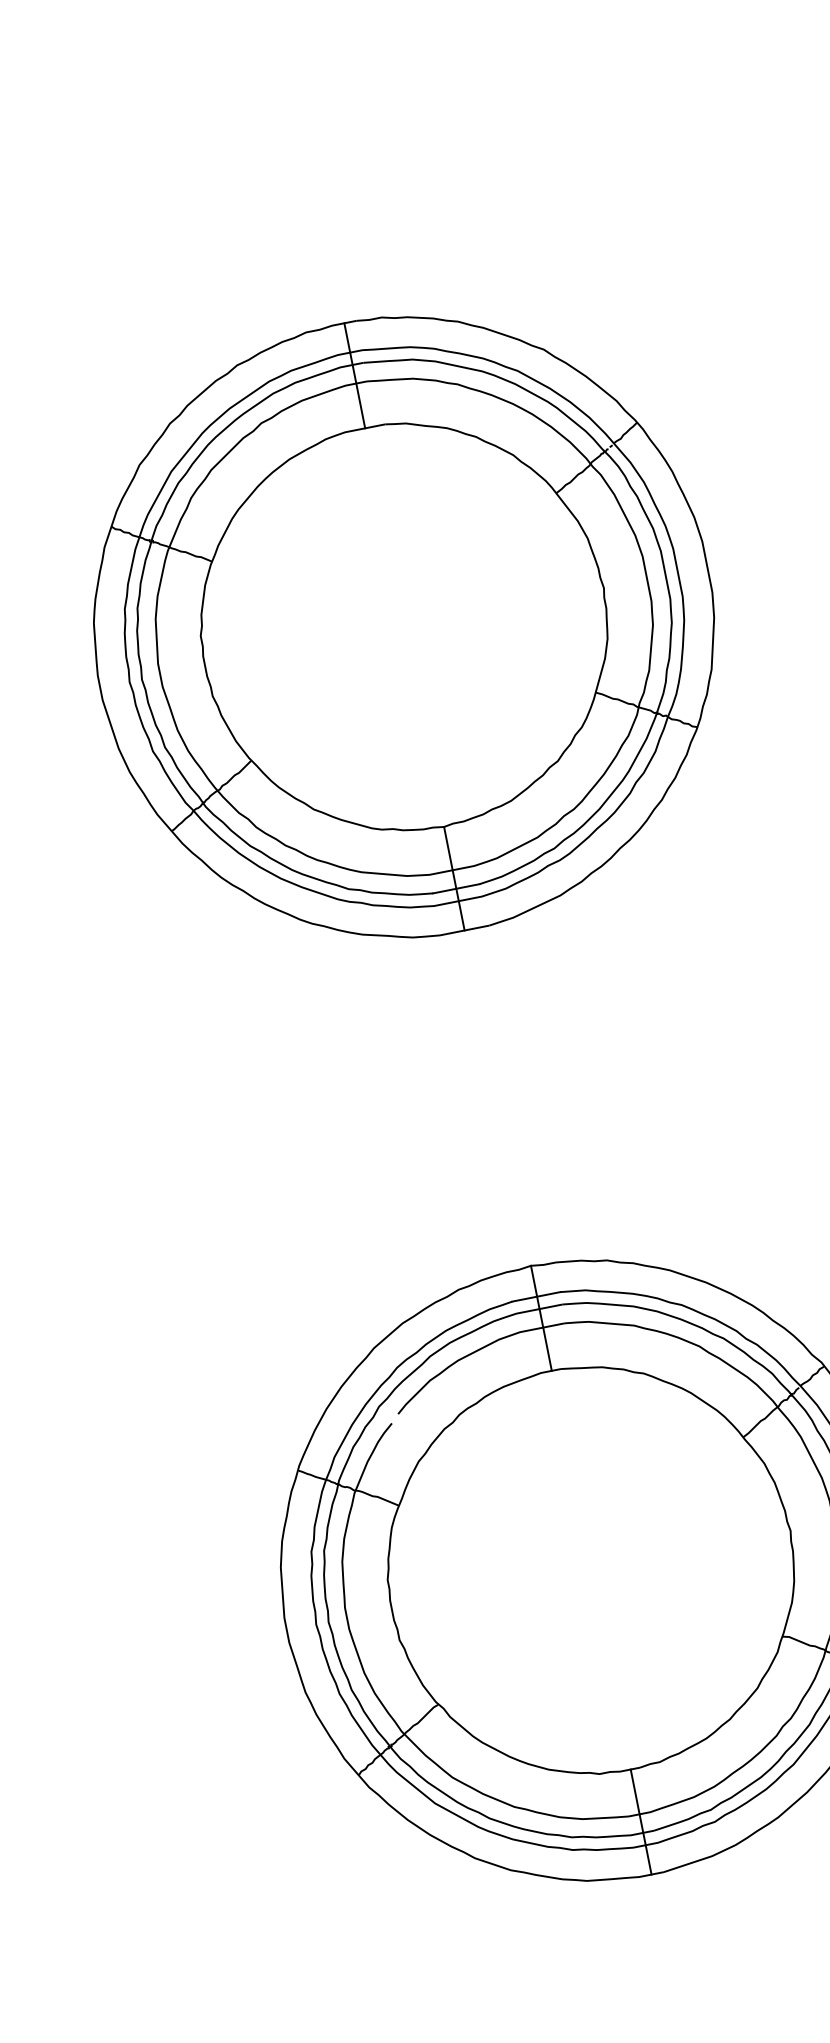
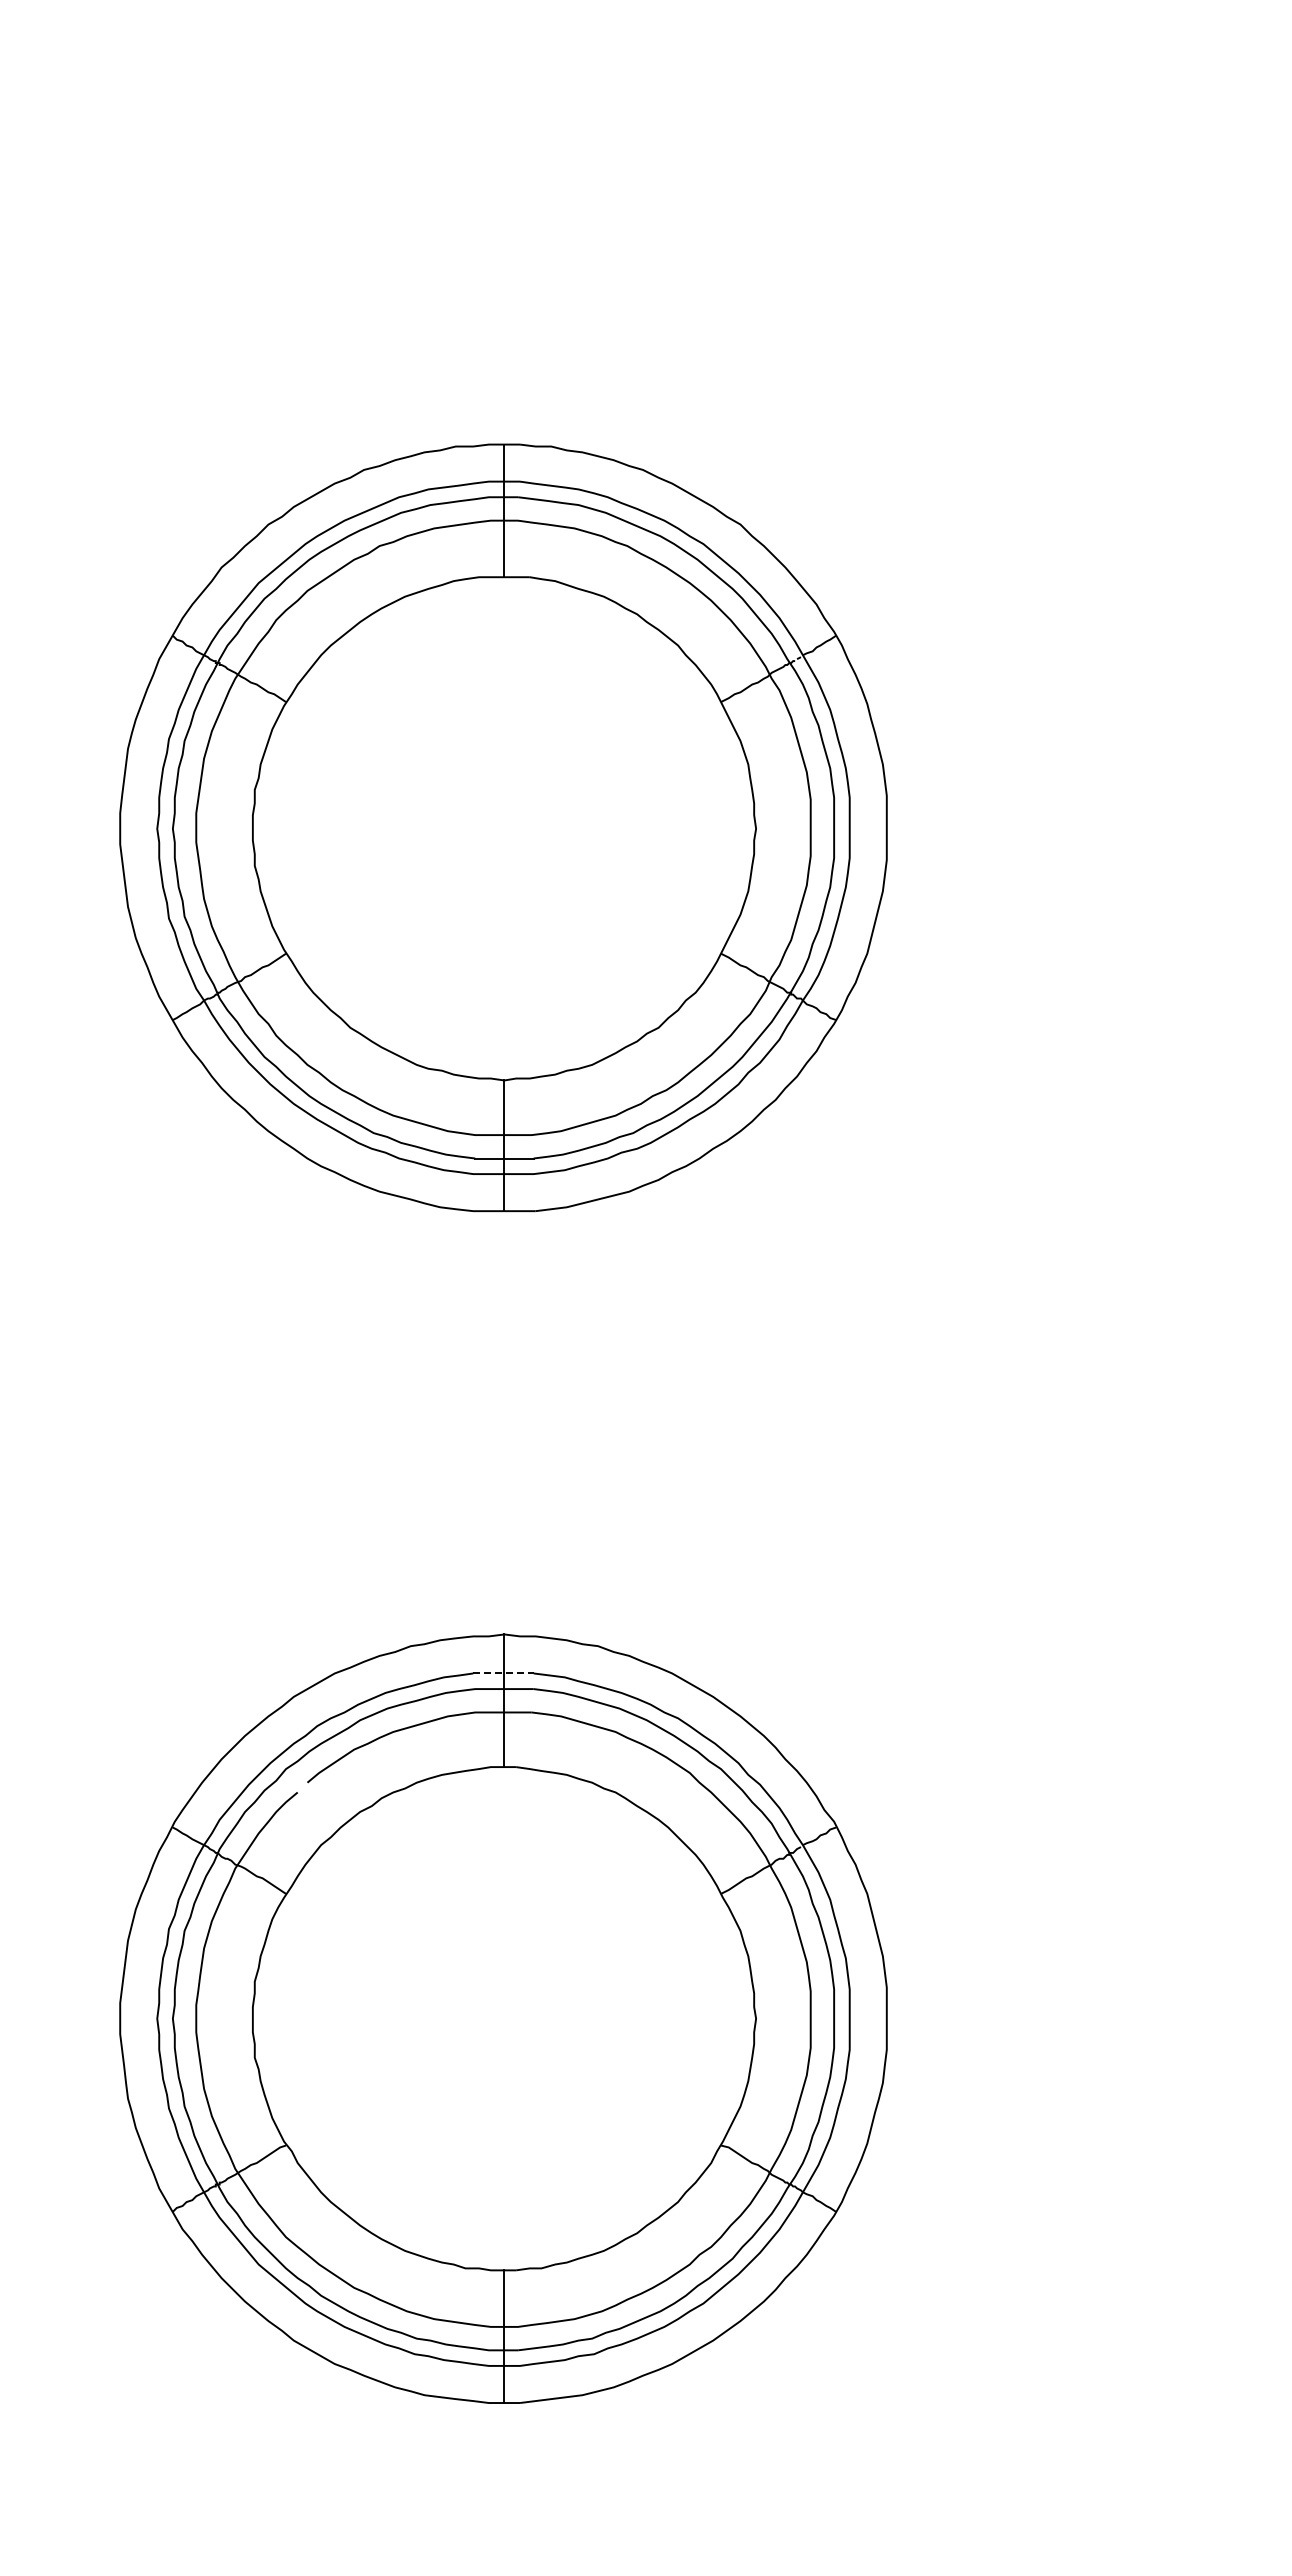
line: (536, 1296) -> (503, 1673), solid -> dashed

